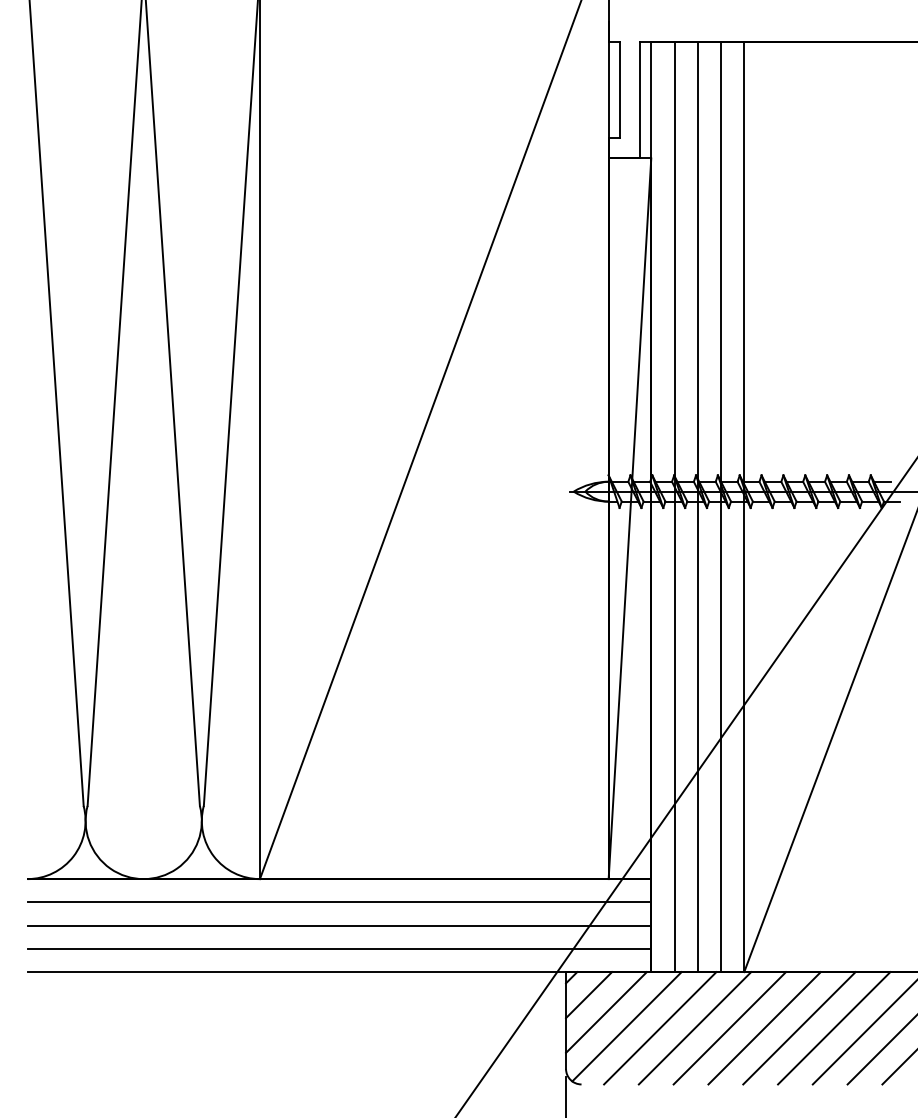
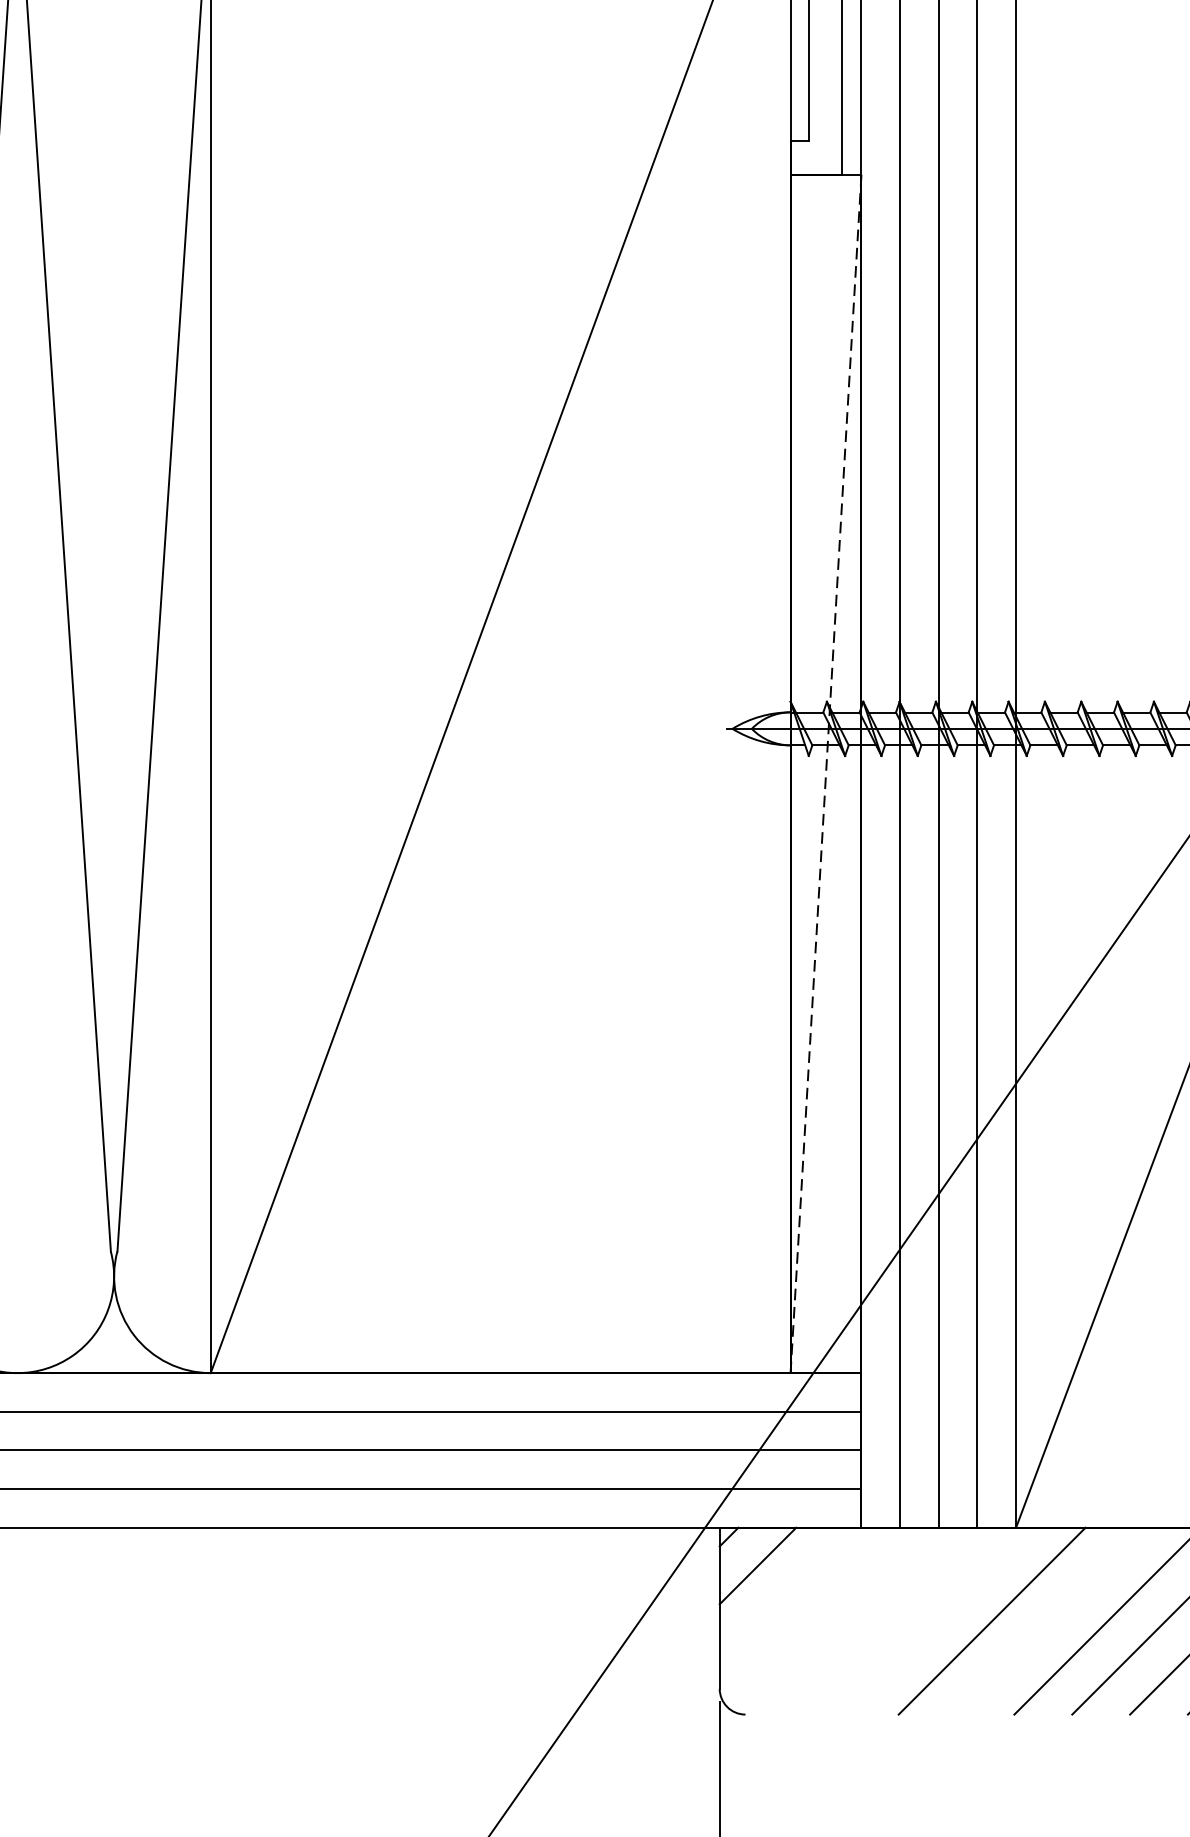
line: (629, 518) -> (825, 773), solid -> dashed
line: (606, 1012) -> (787, 1594), removed
line: (626, 1026) -> (820, 1618), removed
line: (660, 1028) -> (876, 1621), removed
line: (694, 1028) -> (933, 1621), removed
line: (764, 1028) -> (1049, 1621), removed

